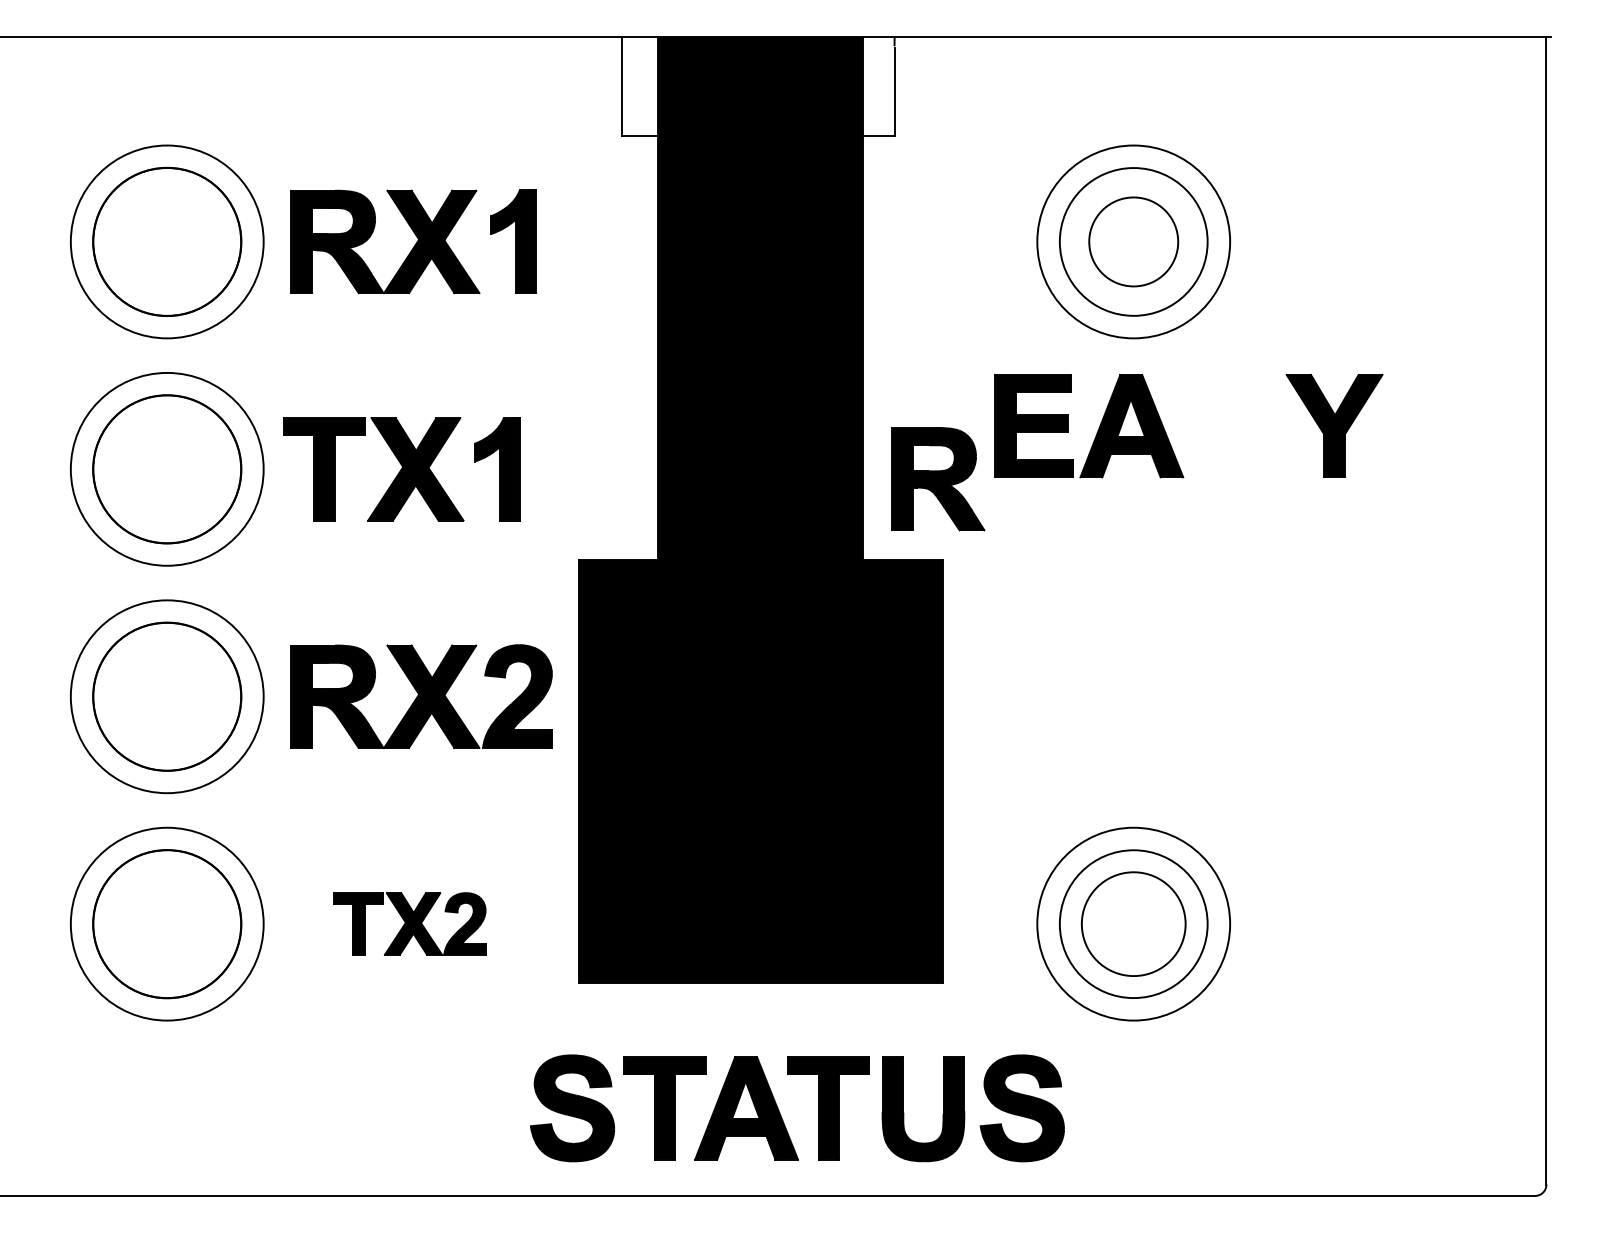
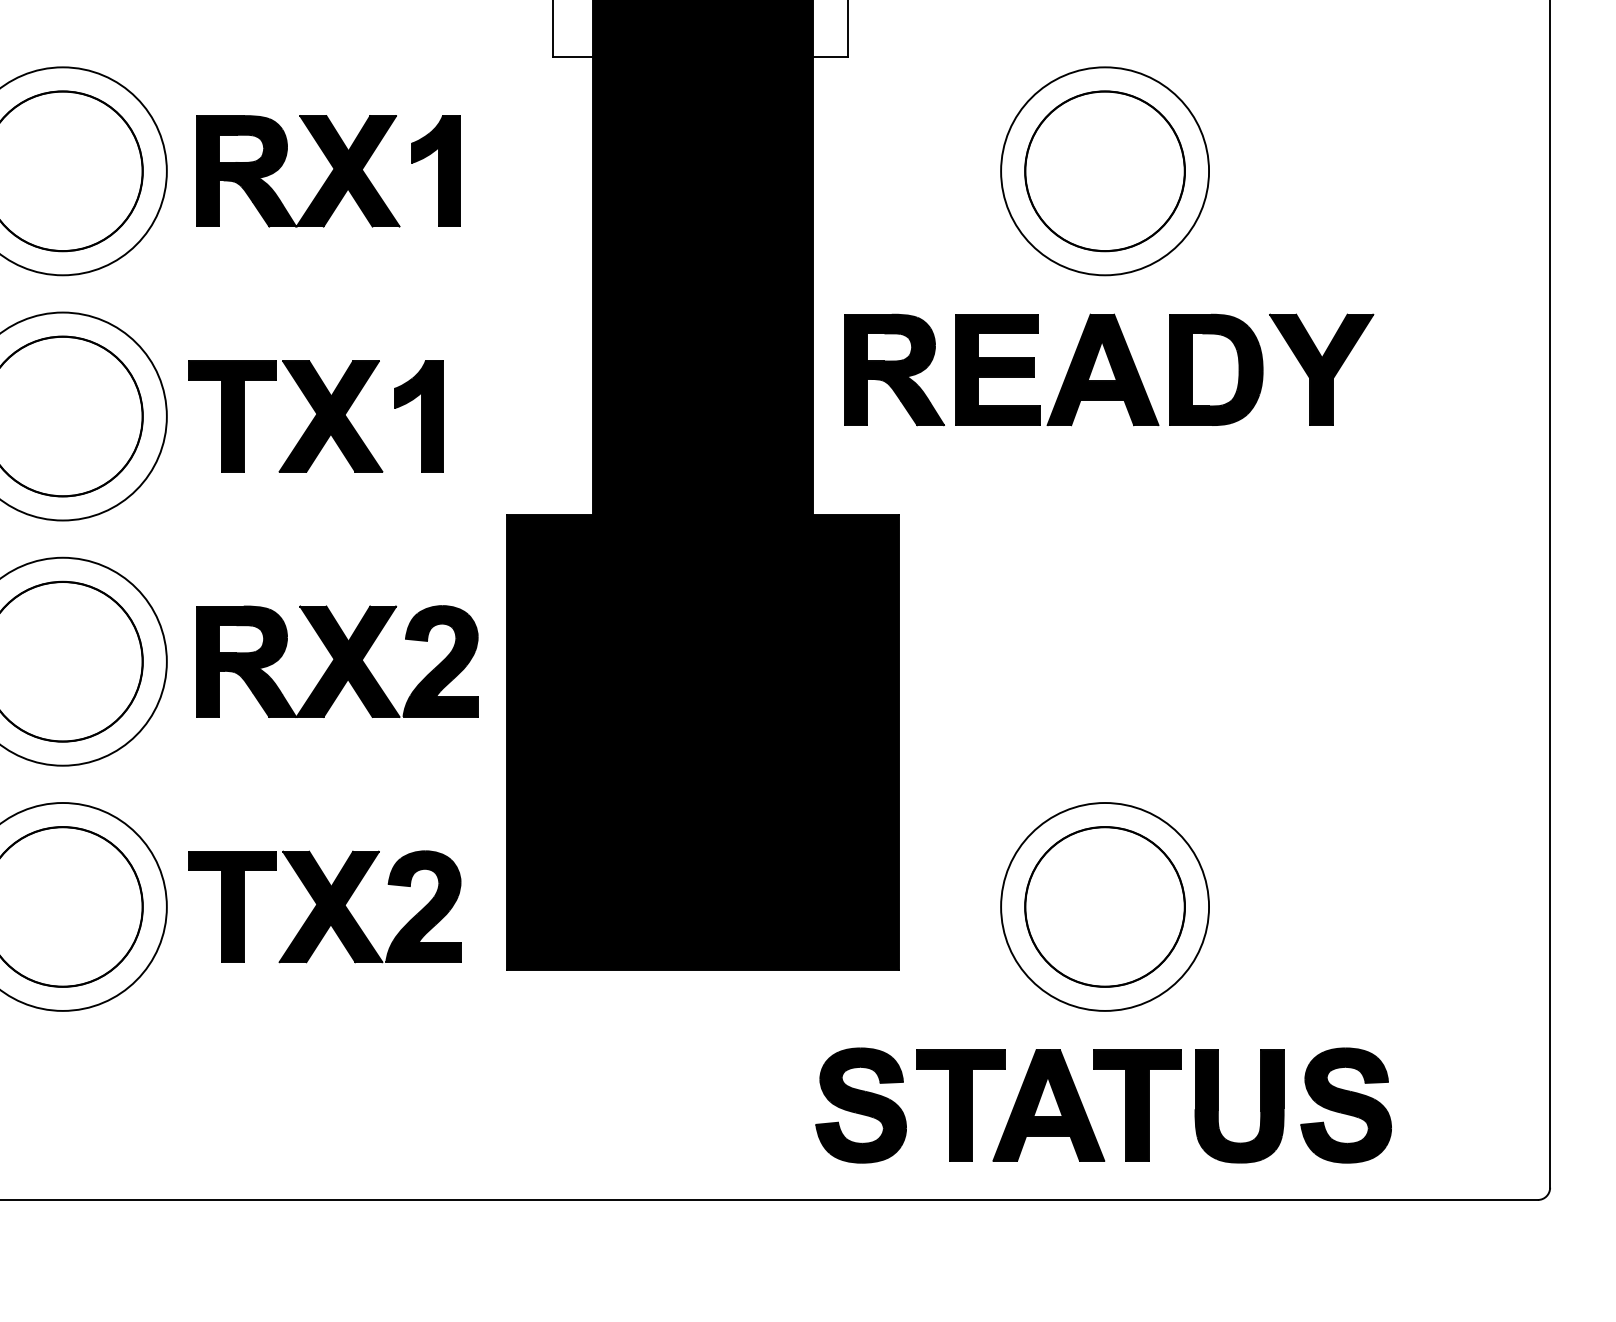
circle: (1133, 241) -> (1104, 170), size x1.67
part: (1236, 426) -> (1215, 370), added
part: (938, 479) -> (894, 370), moved
part: (409, 923) -> (324, 906), size x1.67
circle: (1133, 924) -> (1104, 907), size x1.43
part: (780, 1112) -> (1085, 1110), moved

